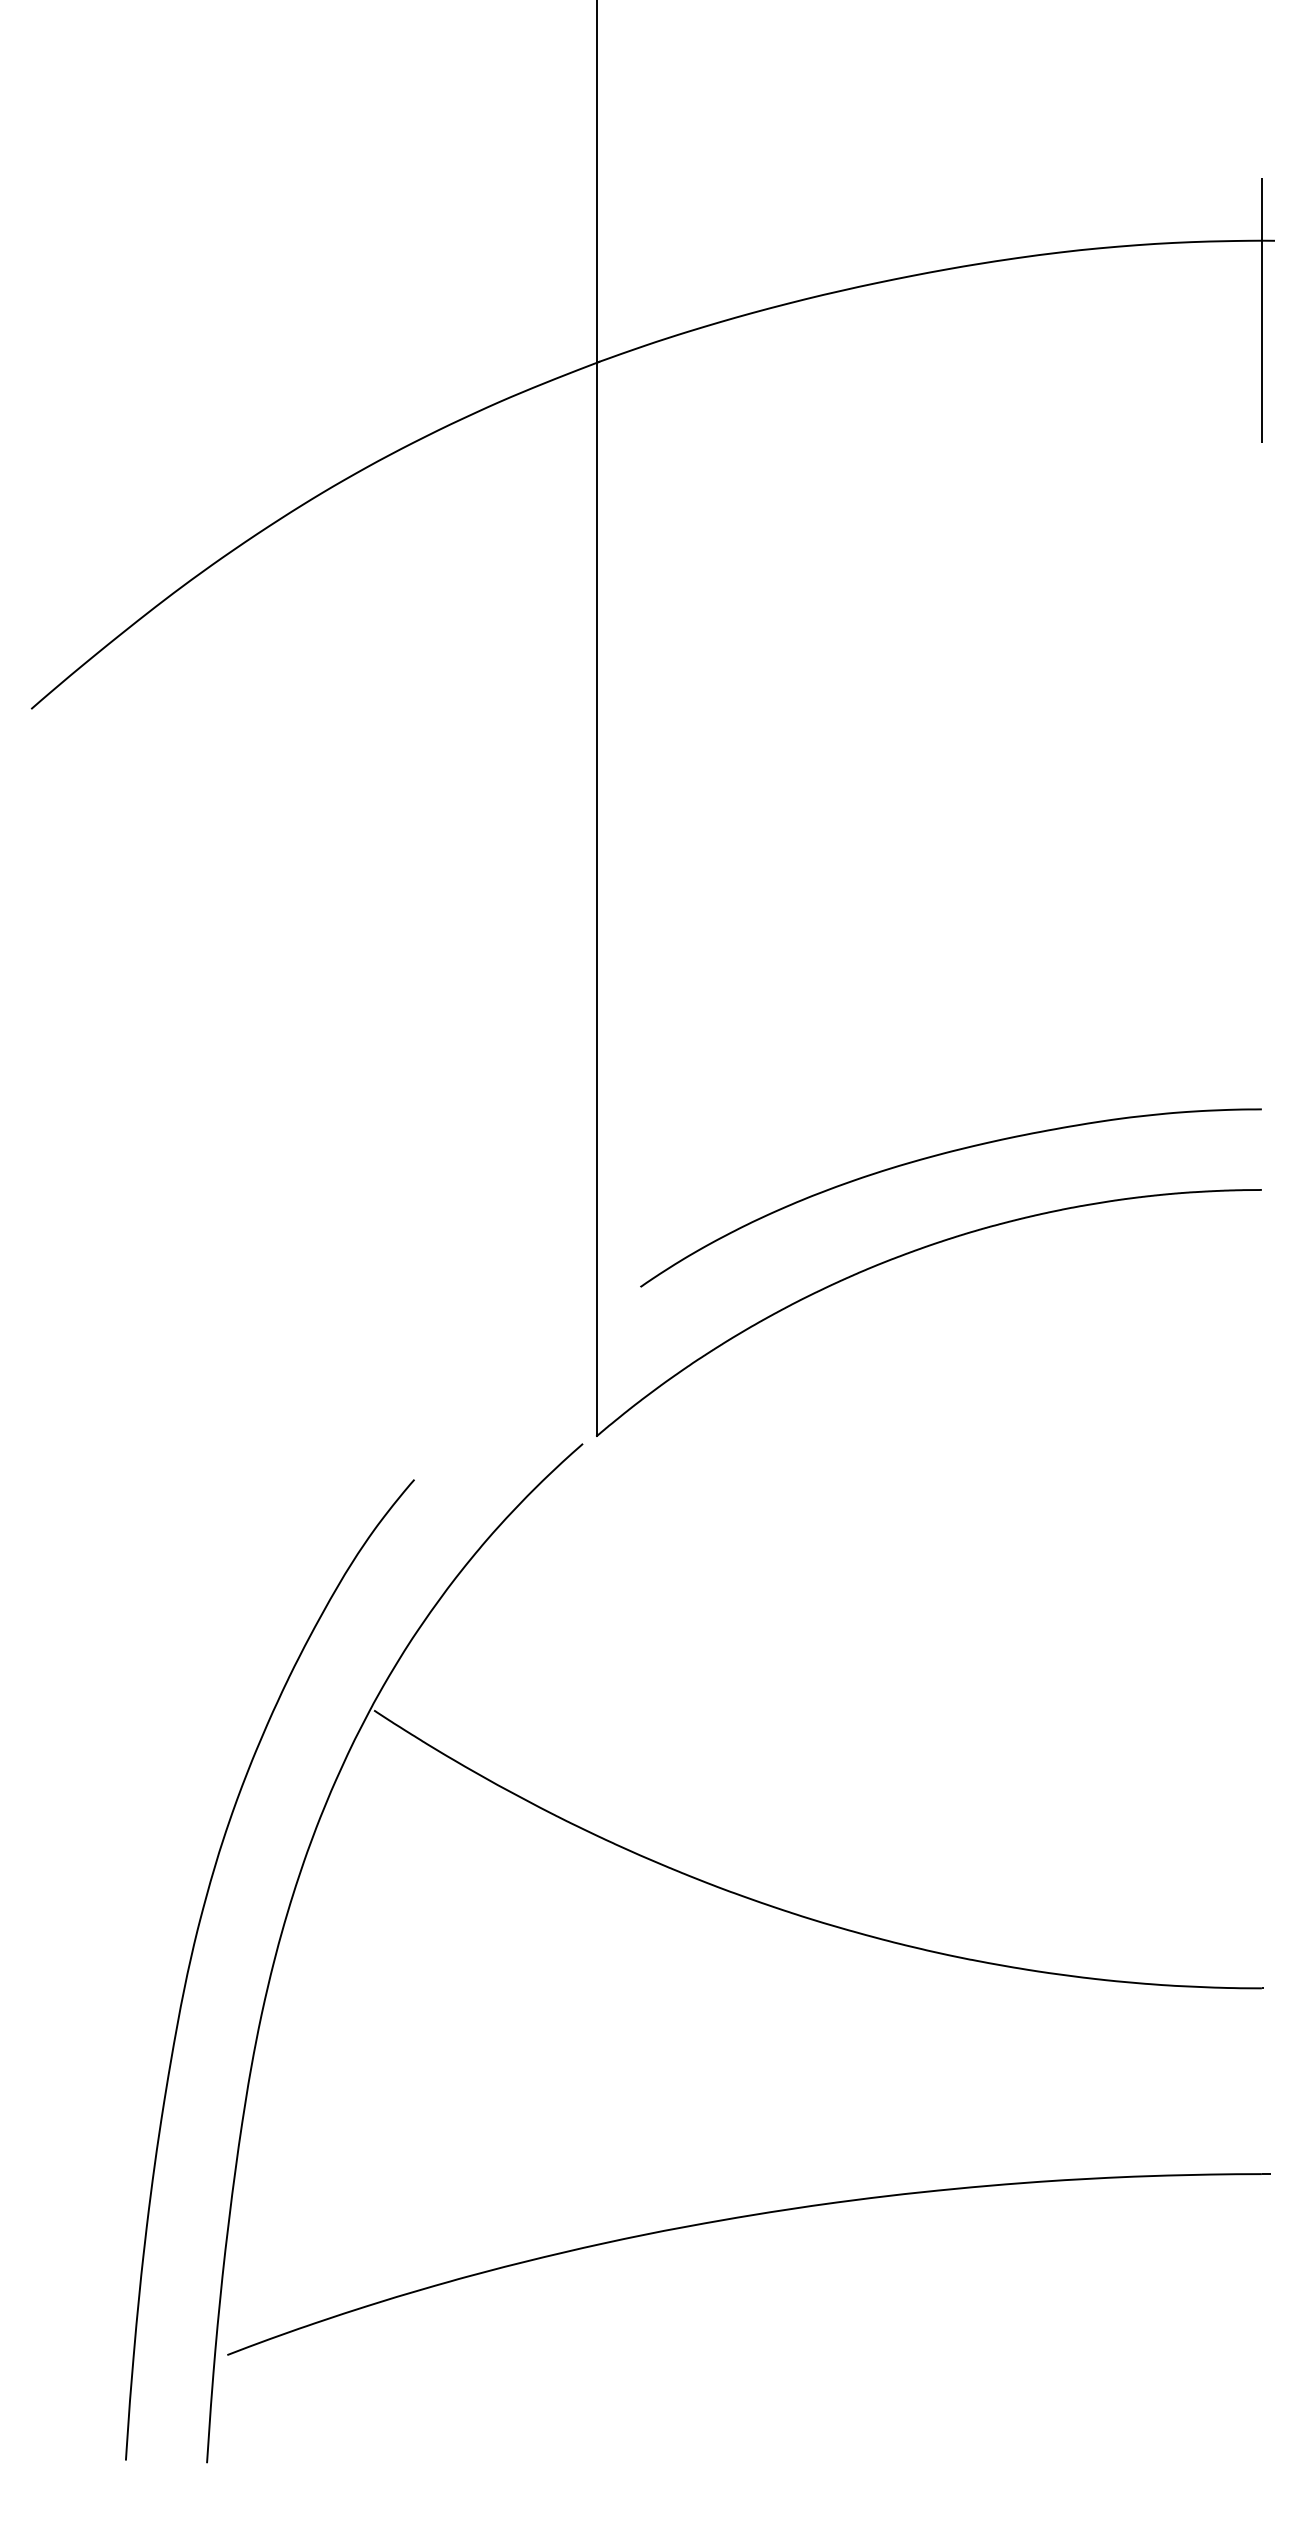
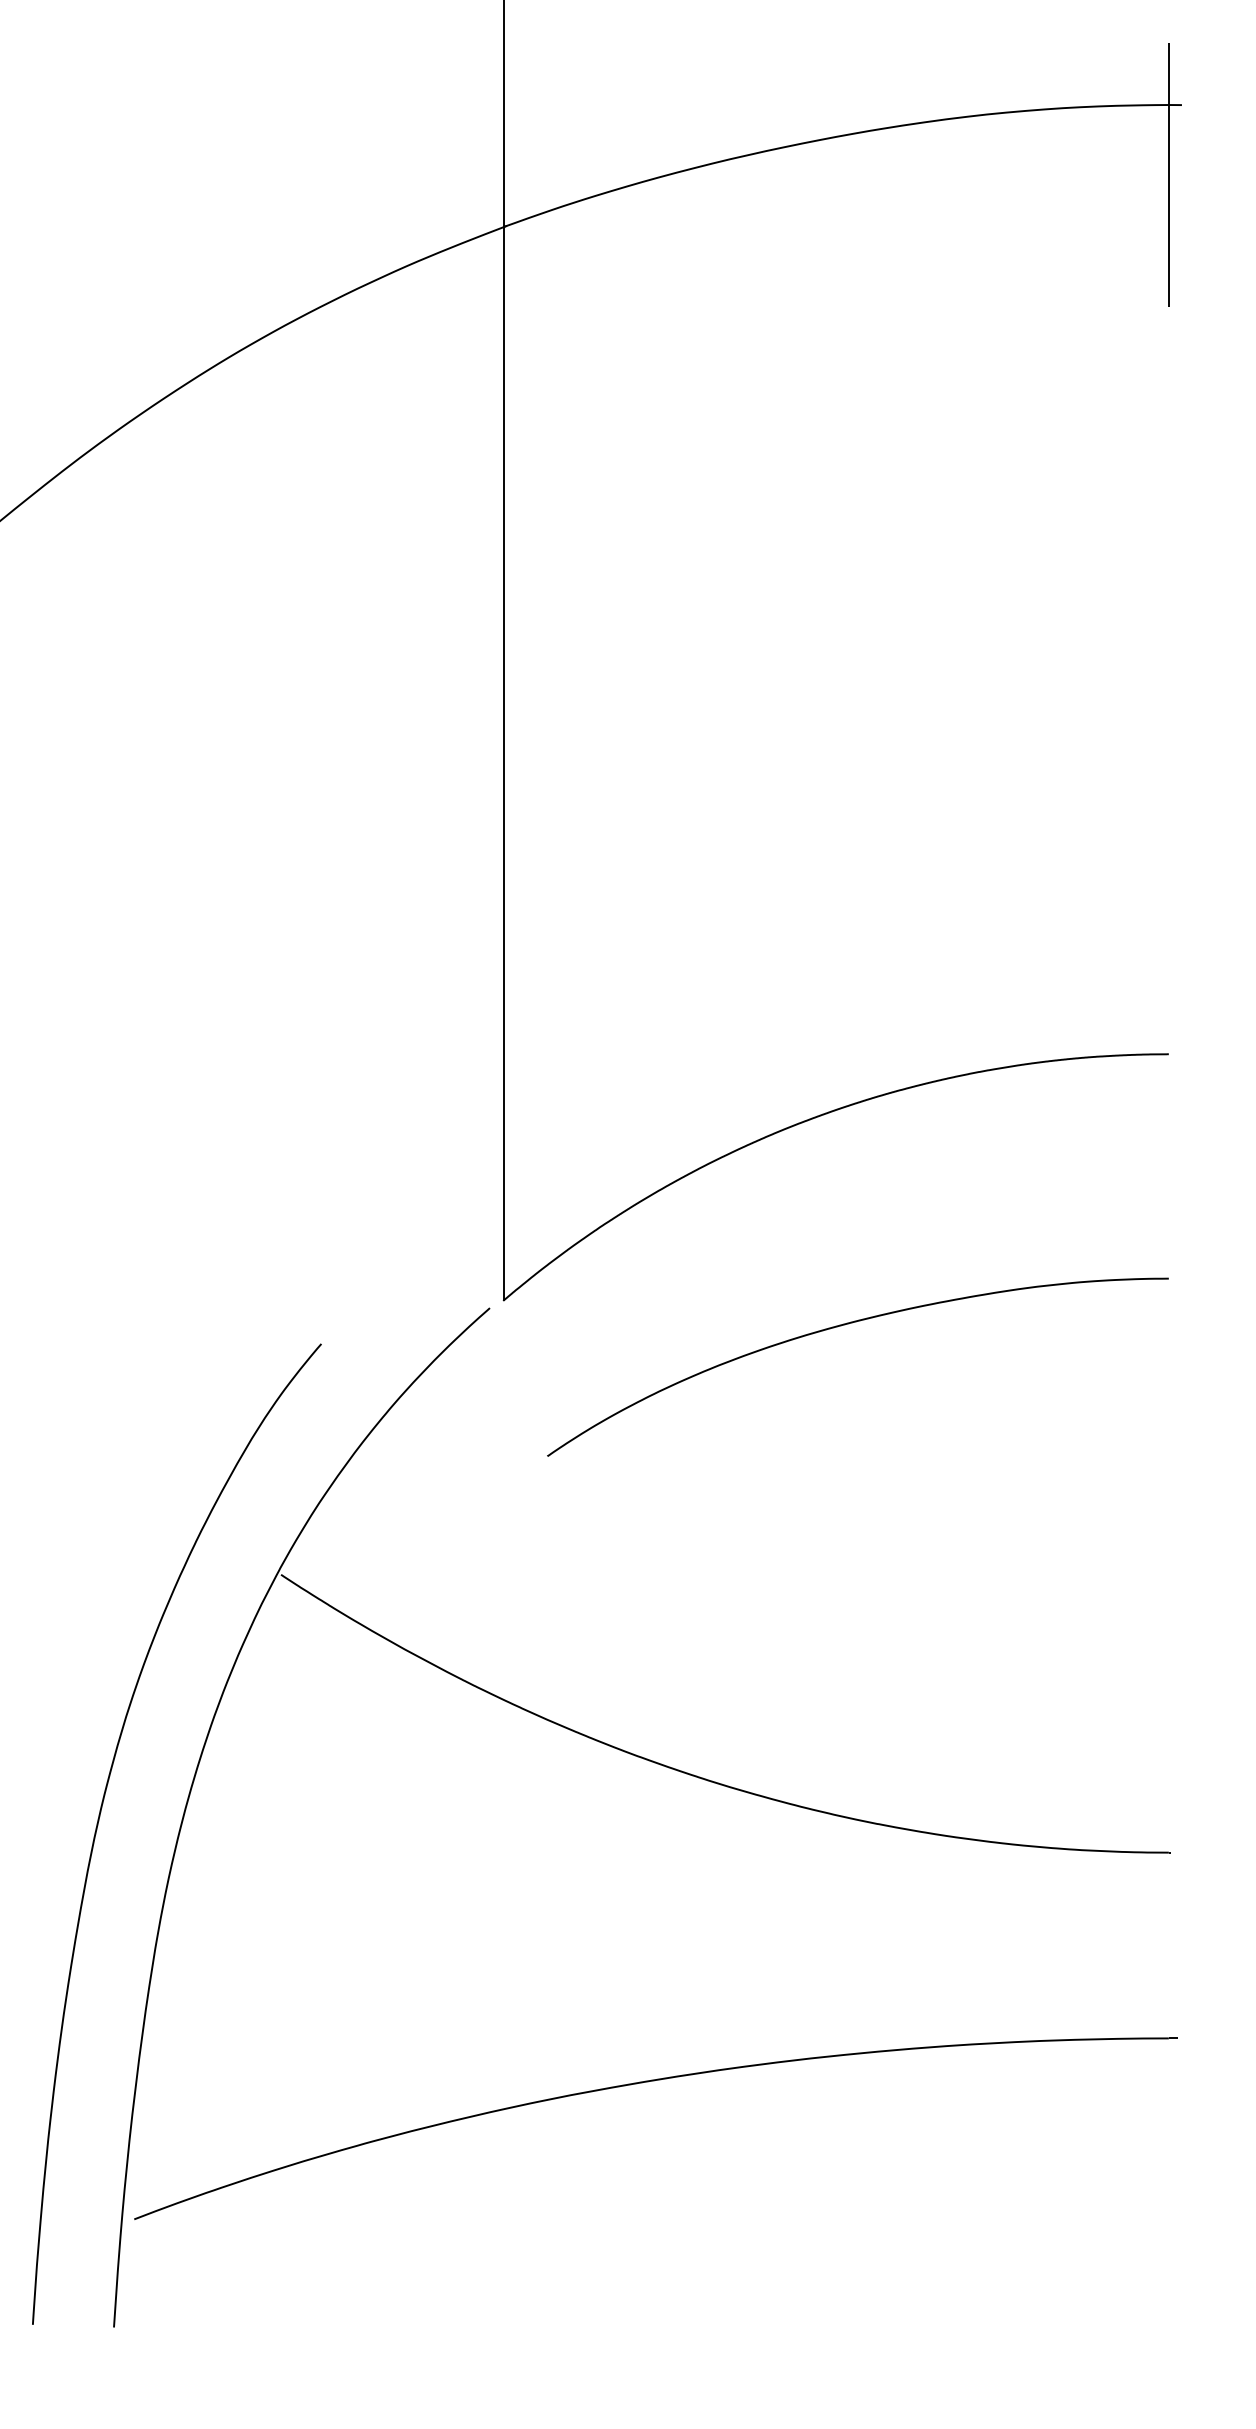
curve: (937, 1156) -> (844, 1325), moved

